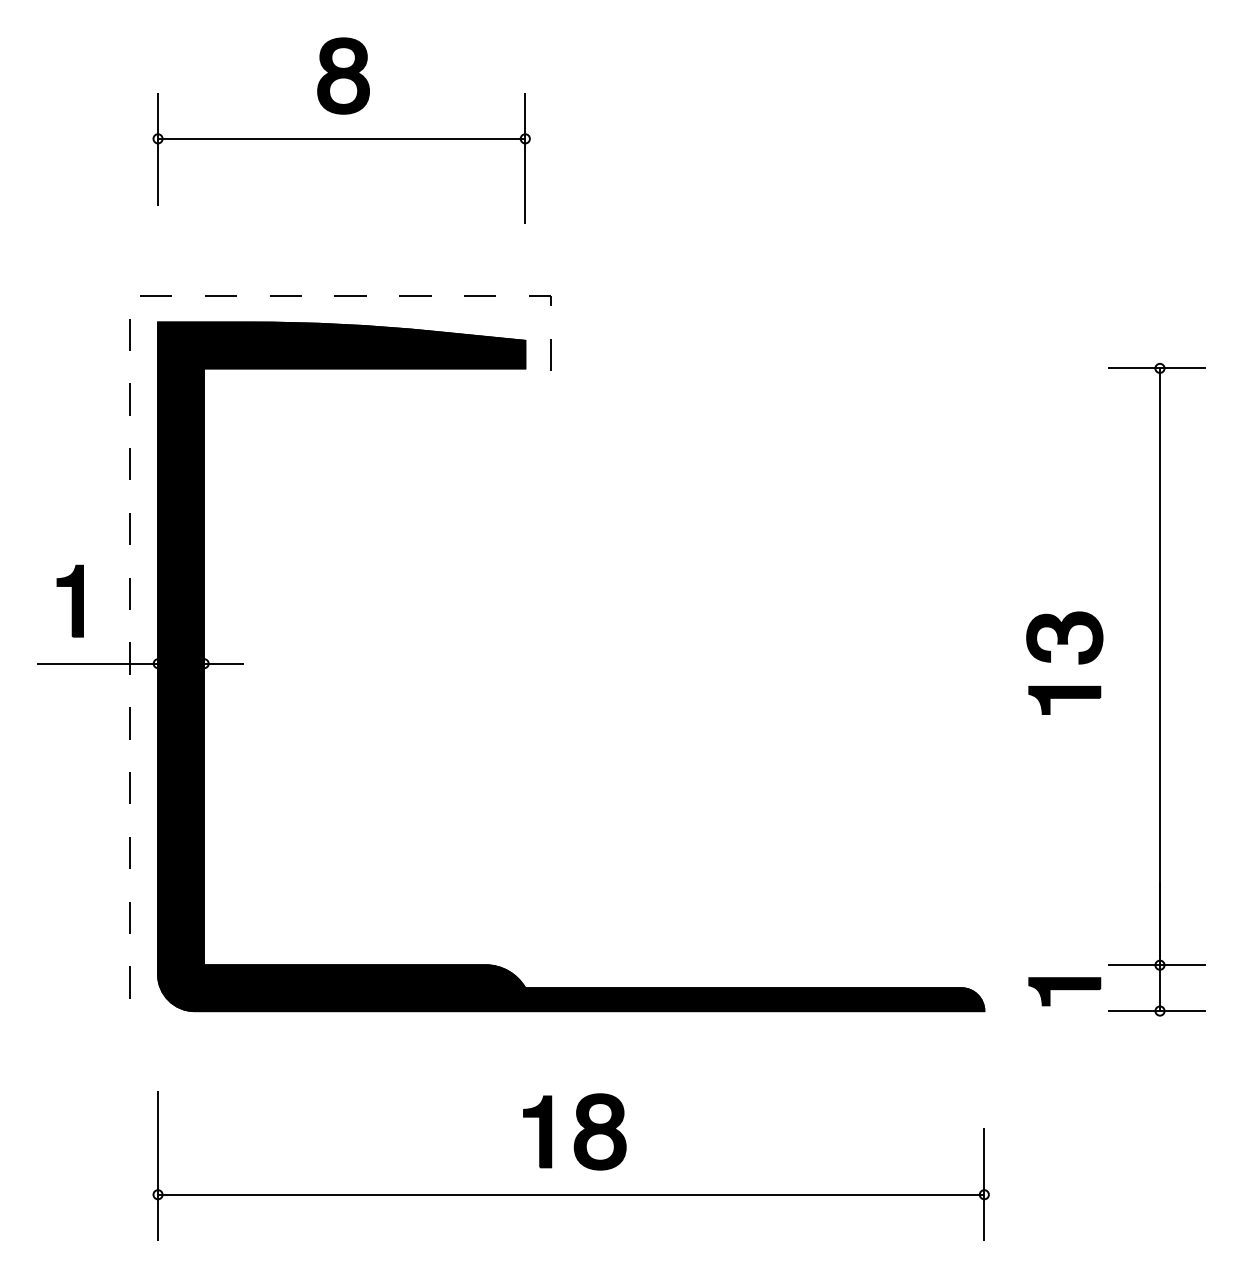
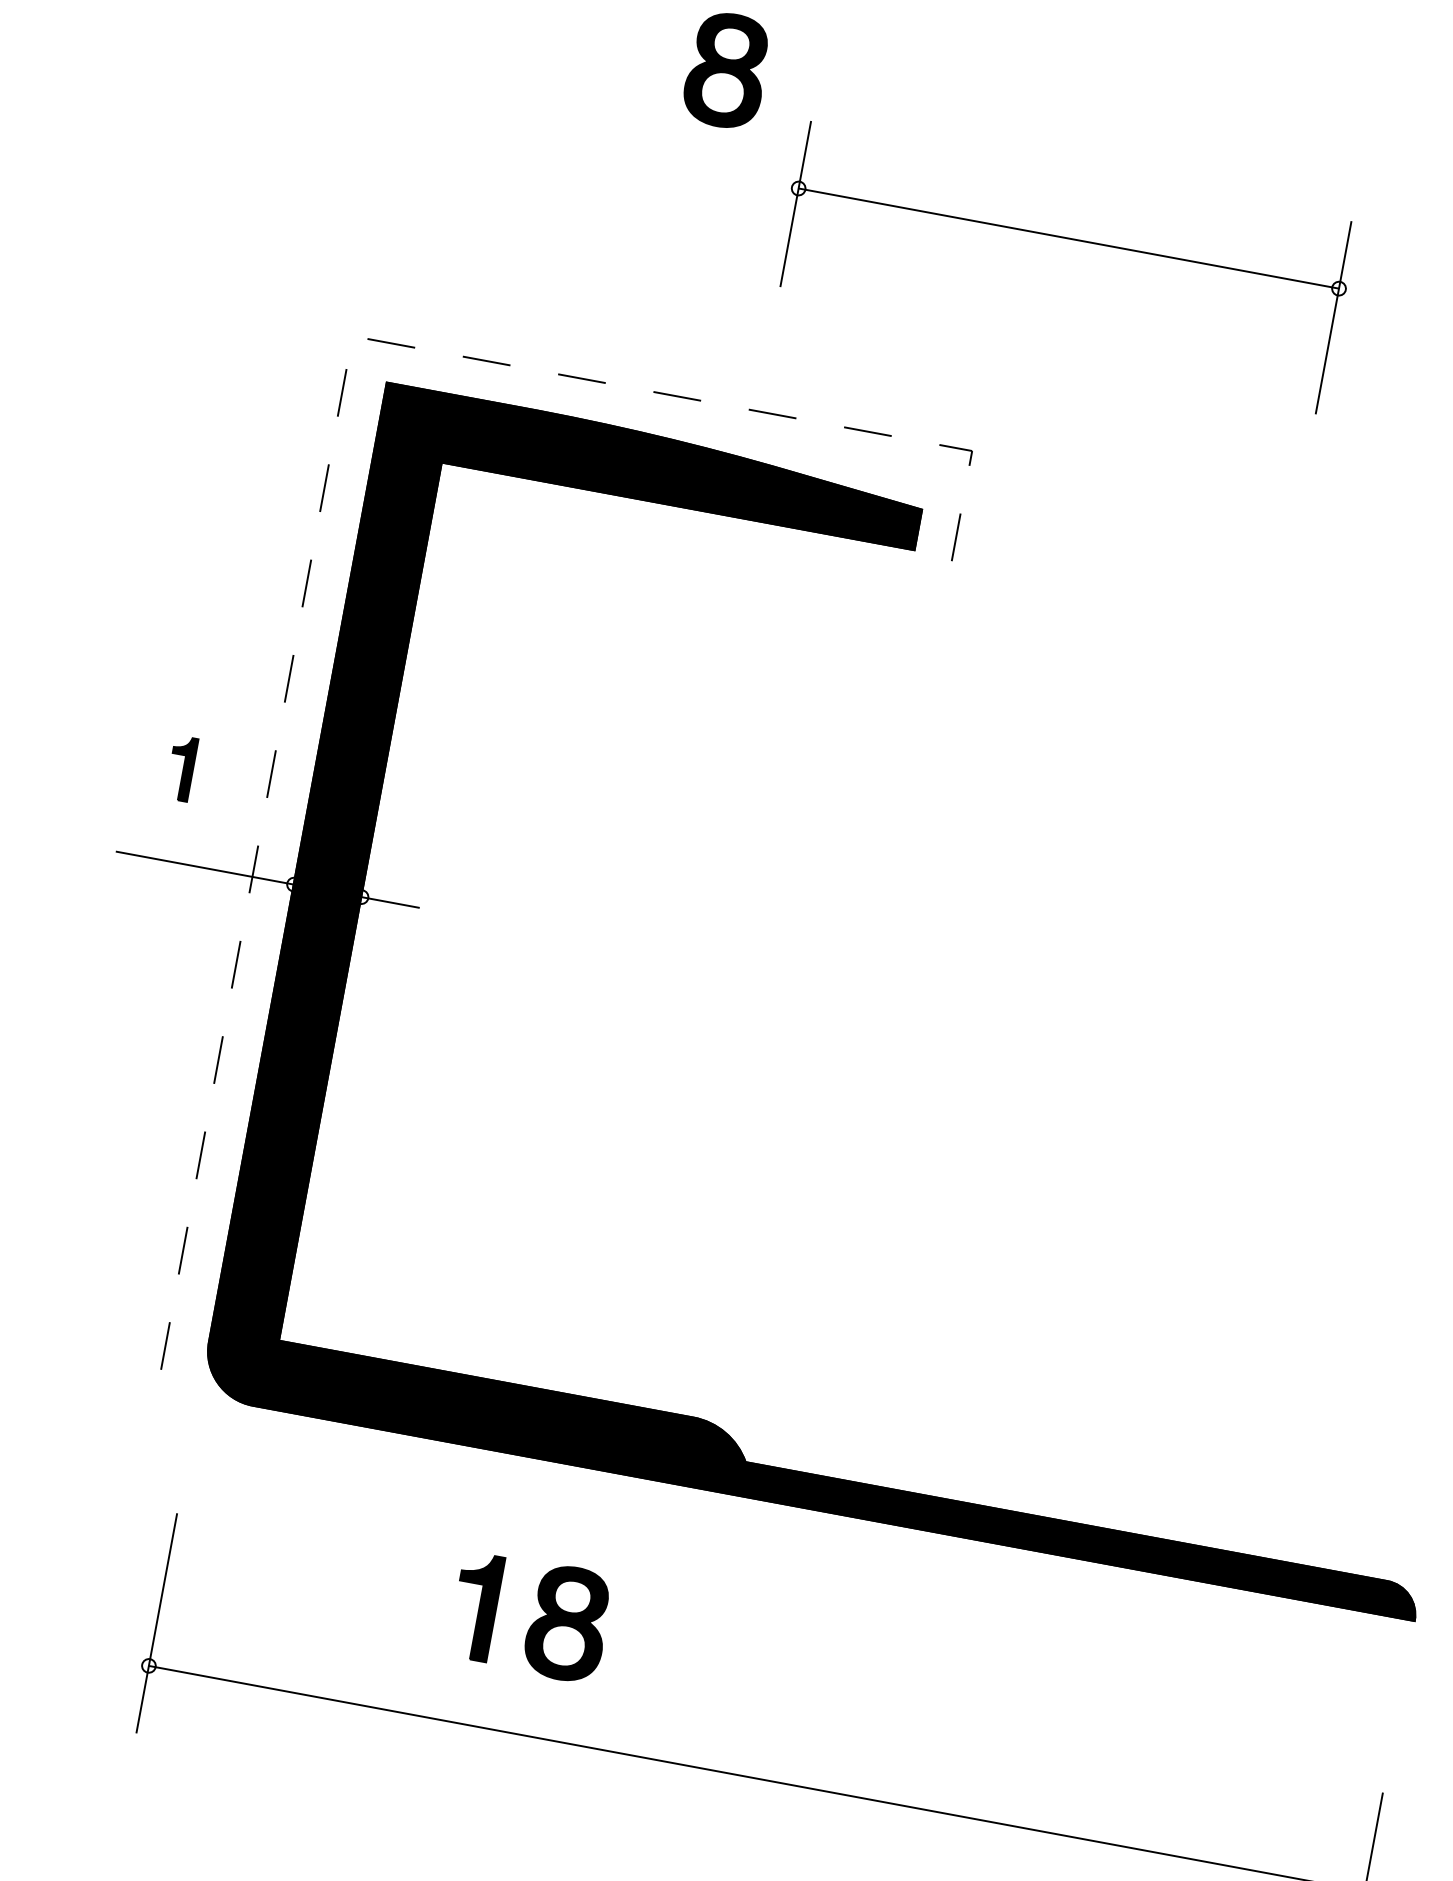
part: (341, 139) -> (1068, 239), moved
part: (69, 600) -> (180, 767), size x0.6
part: (574, 1131) -> (530, 1615), moved

